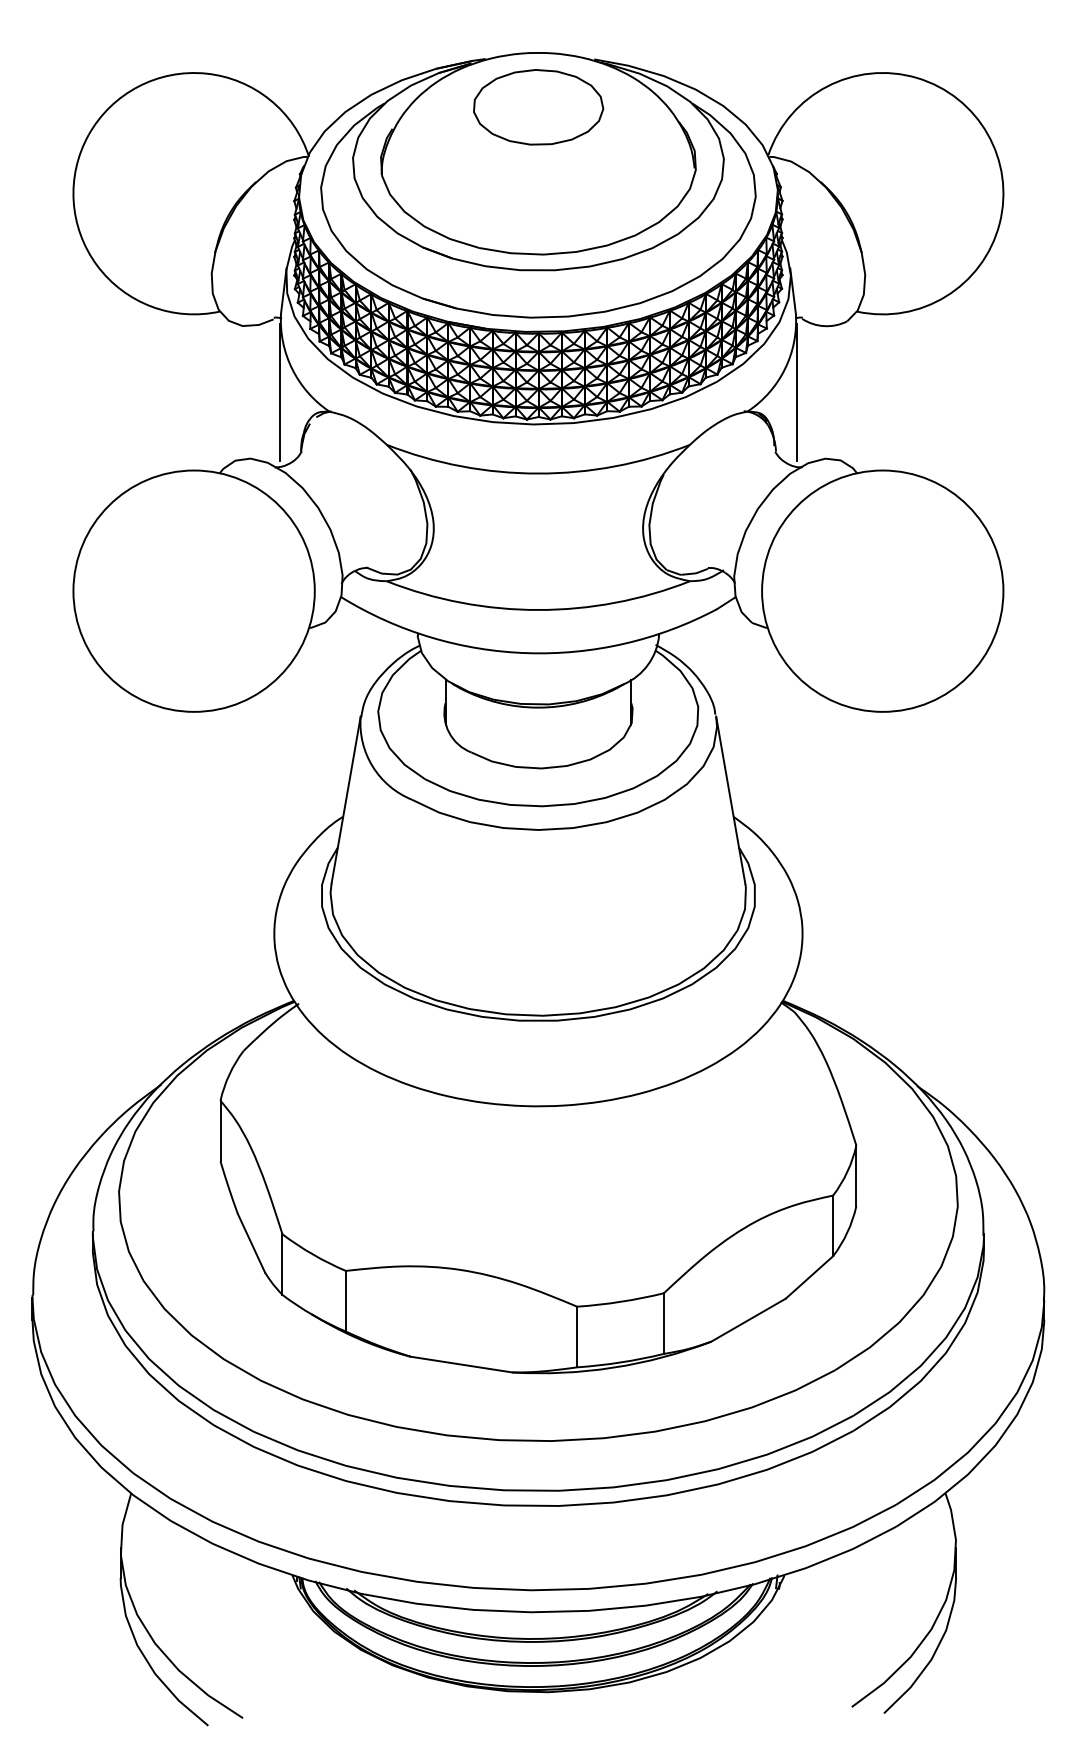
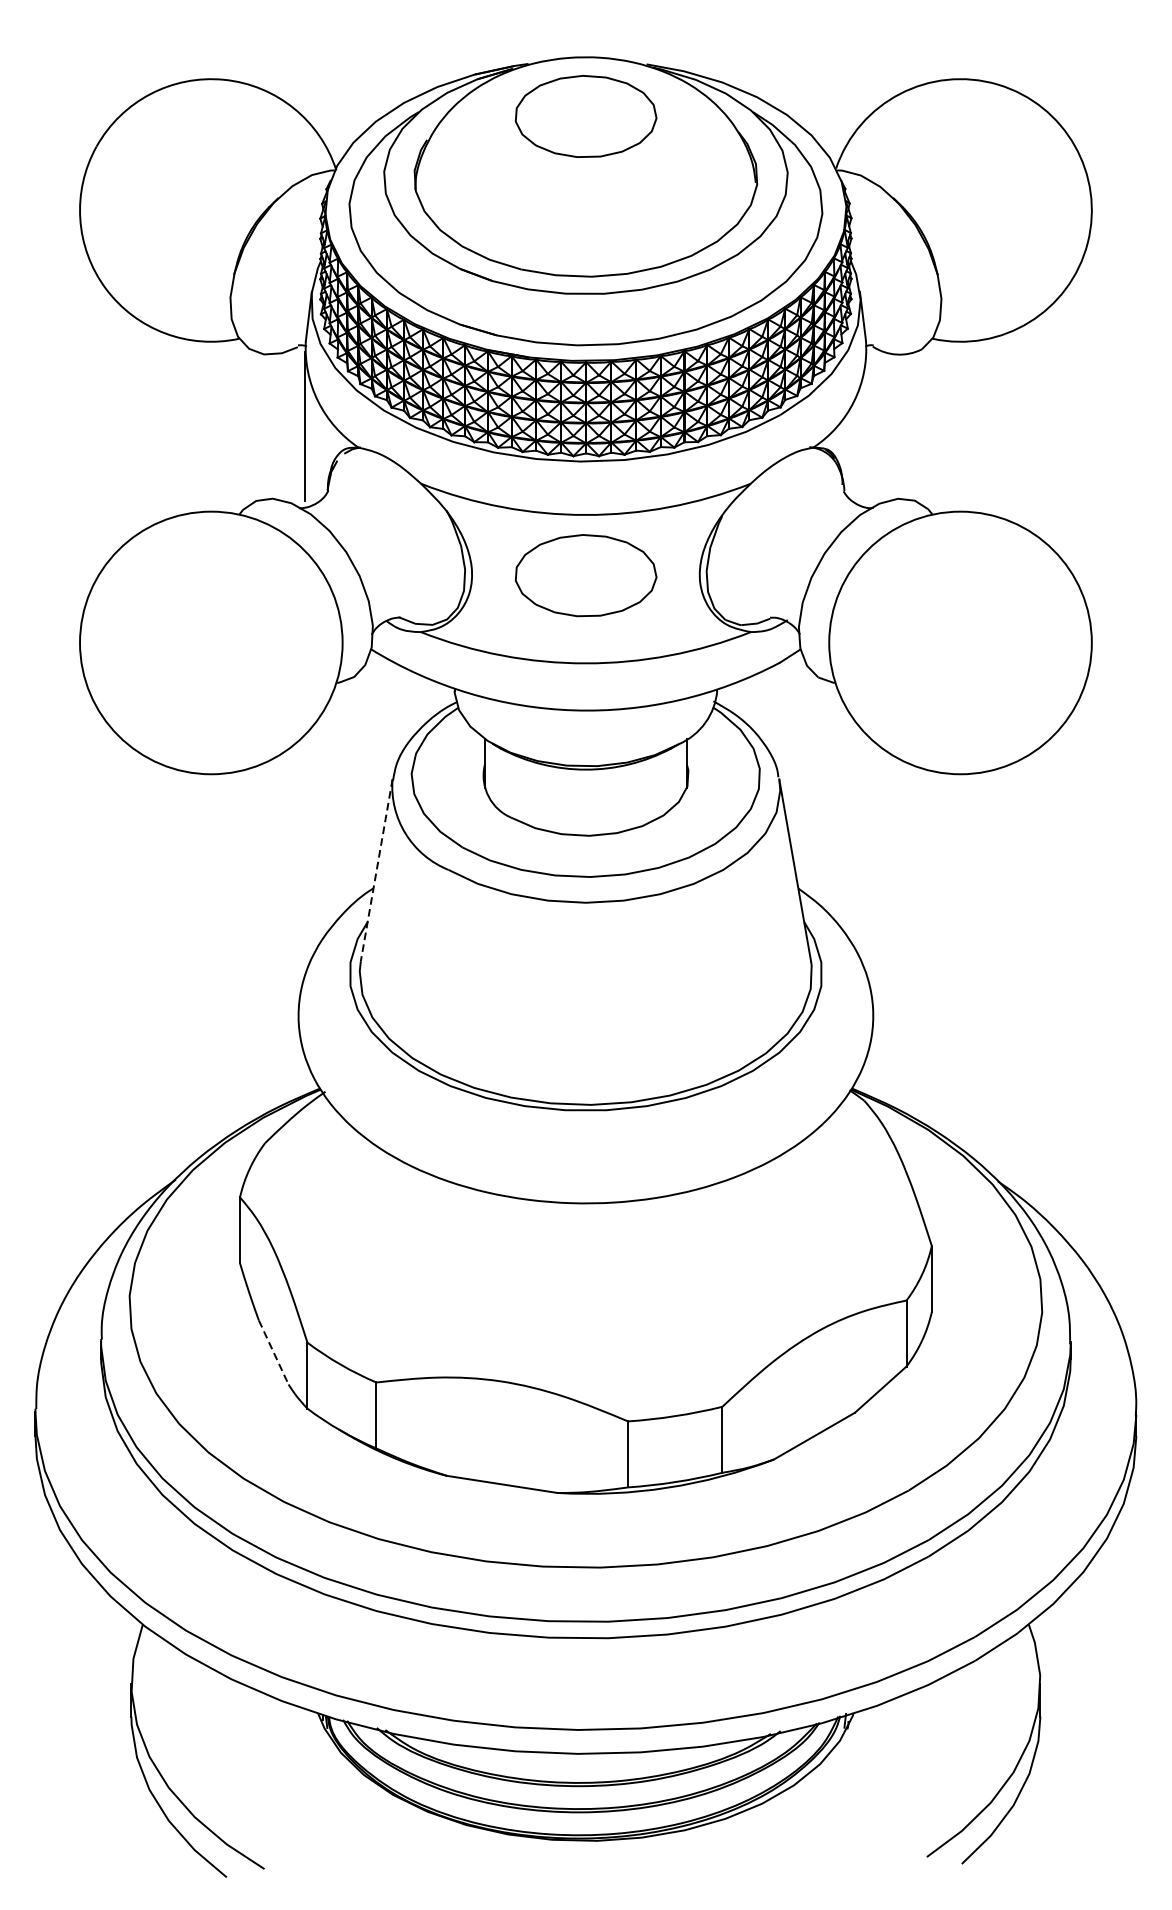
line: (796, 392) -> (866, 426), removed
part: (538, 529) -> (586, 575), added
line: (346, 800) -> (377, 870), solid -> dashed
line: (251, 1243) -> (273, 1352), solid -> dashed

